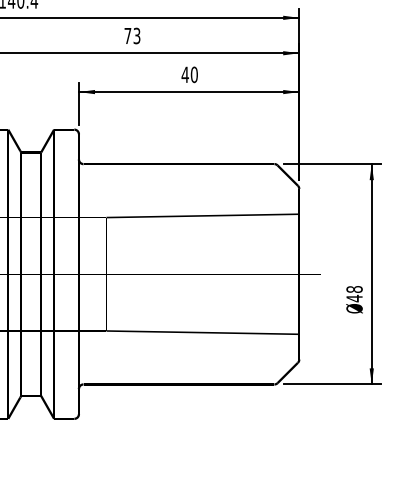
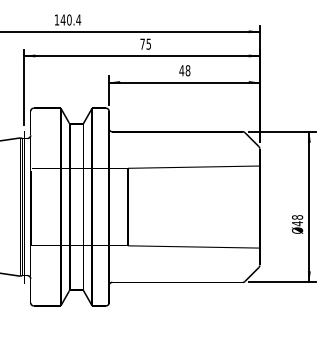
text: (136, 34) -> (148, 43), 73 -> 75
text: (193, 74) -> (187, 70), 40 -> 48

